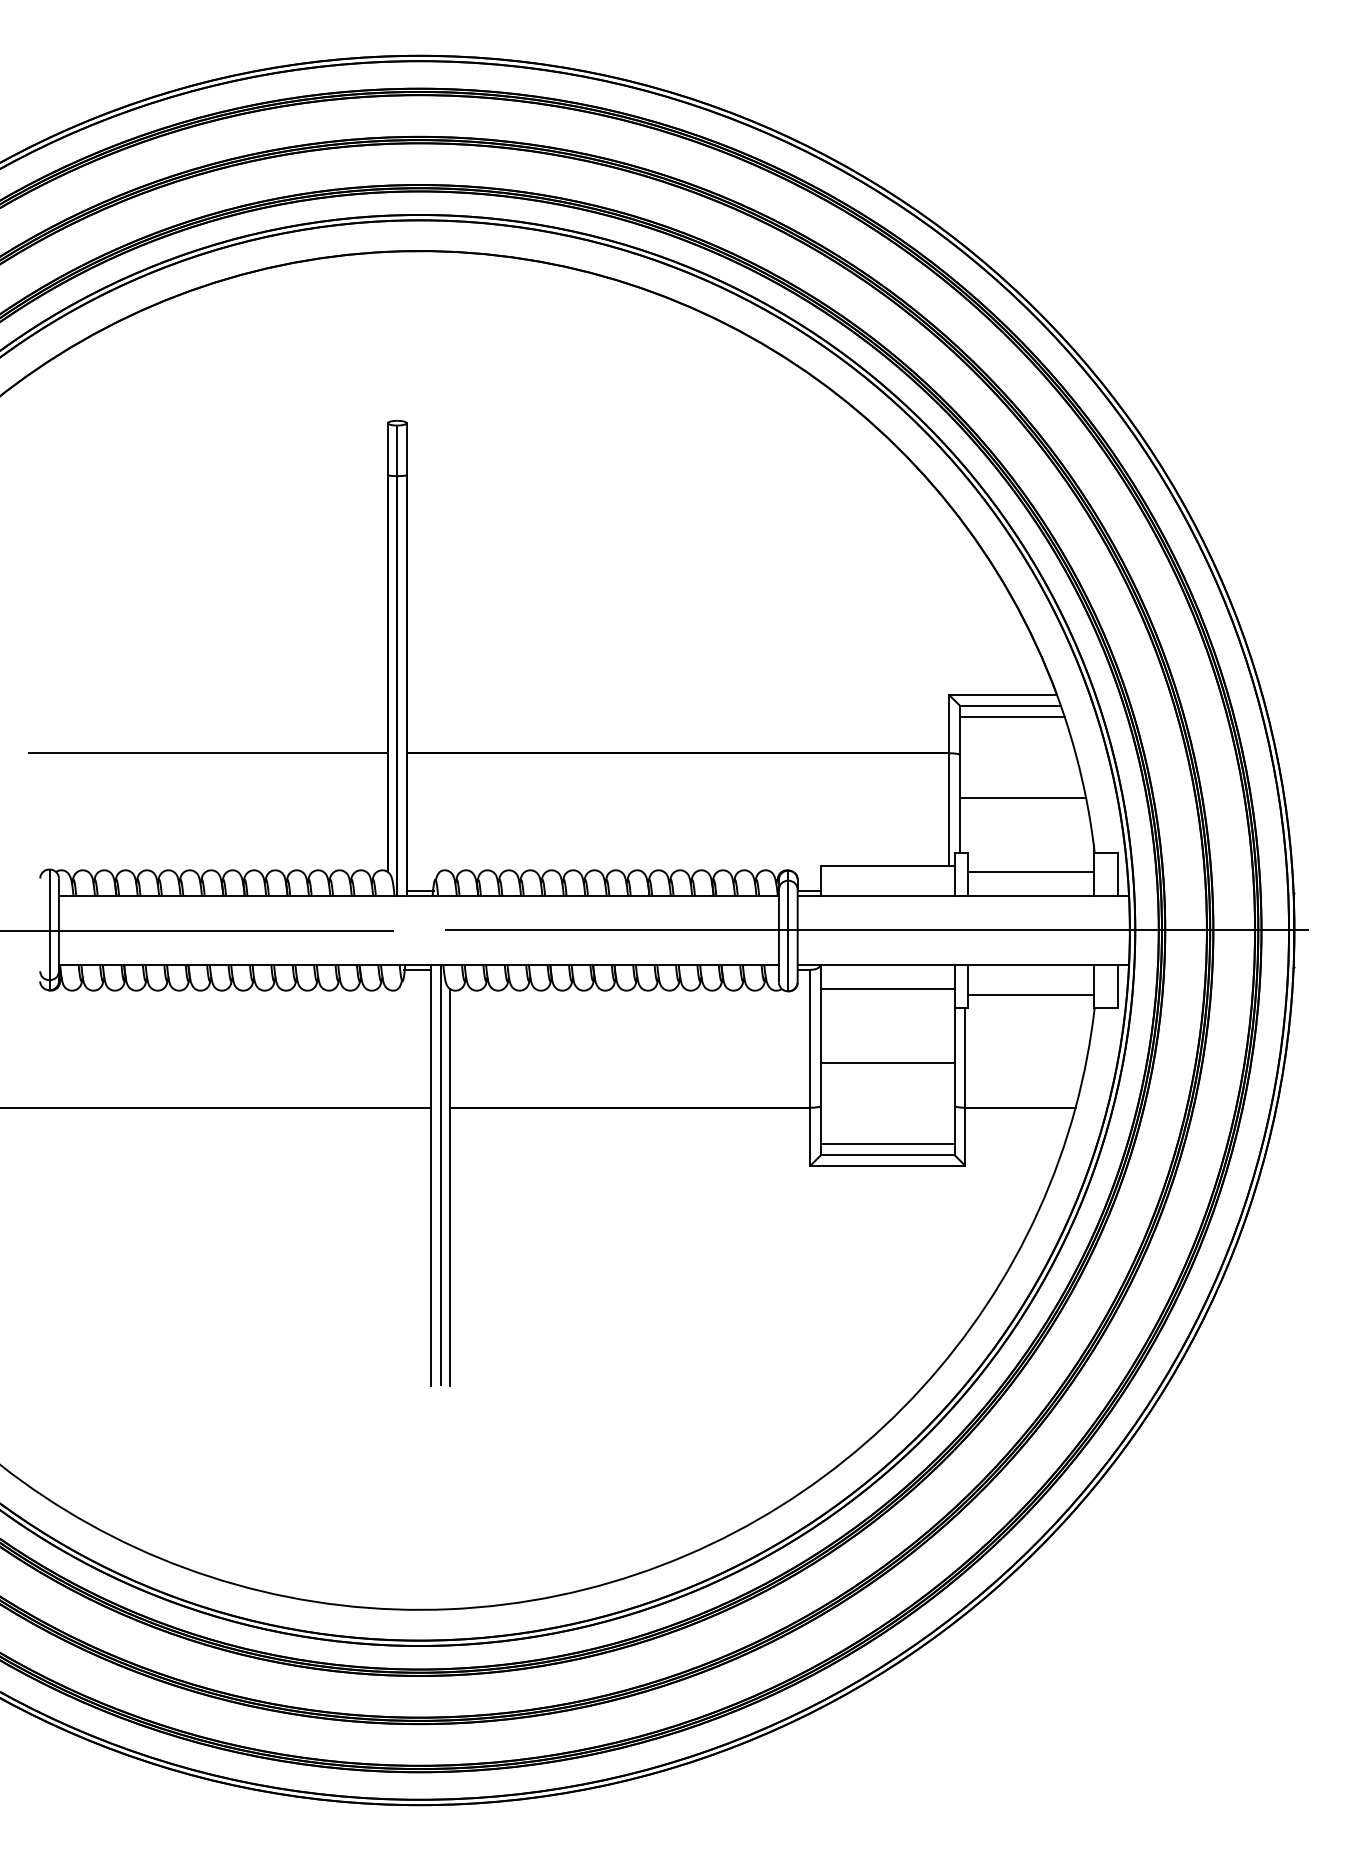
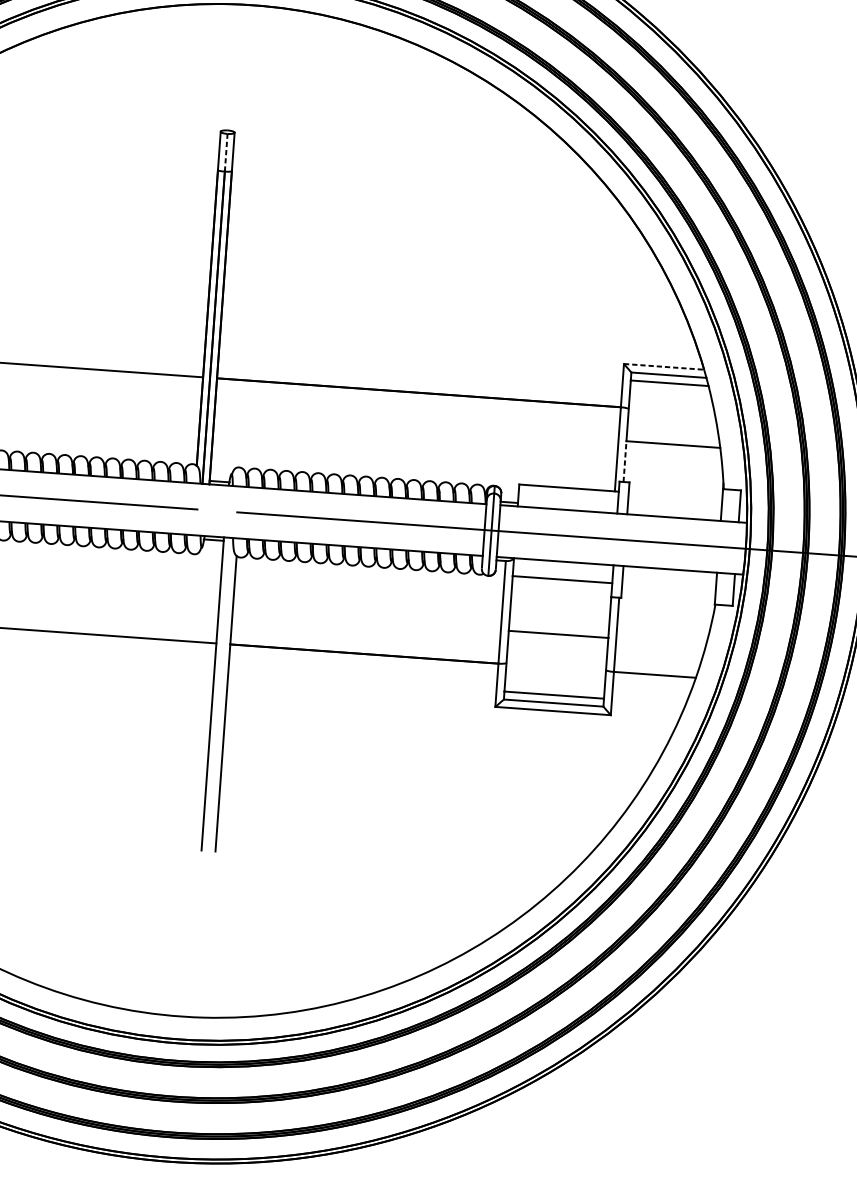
line: (397, 450) -> (226, 152), solid -> dashed
line: (1003, 695) -> (664, 367), solid -> dashed
line: (960, 825) -> (625, 461), solid -> dashed
line: (1030, 871) -> (674, 499), removed
line: (1030, 994) -> (668, 591), removed
line: (440, 1174) -> (219, 693), removed

